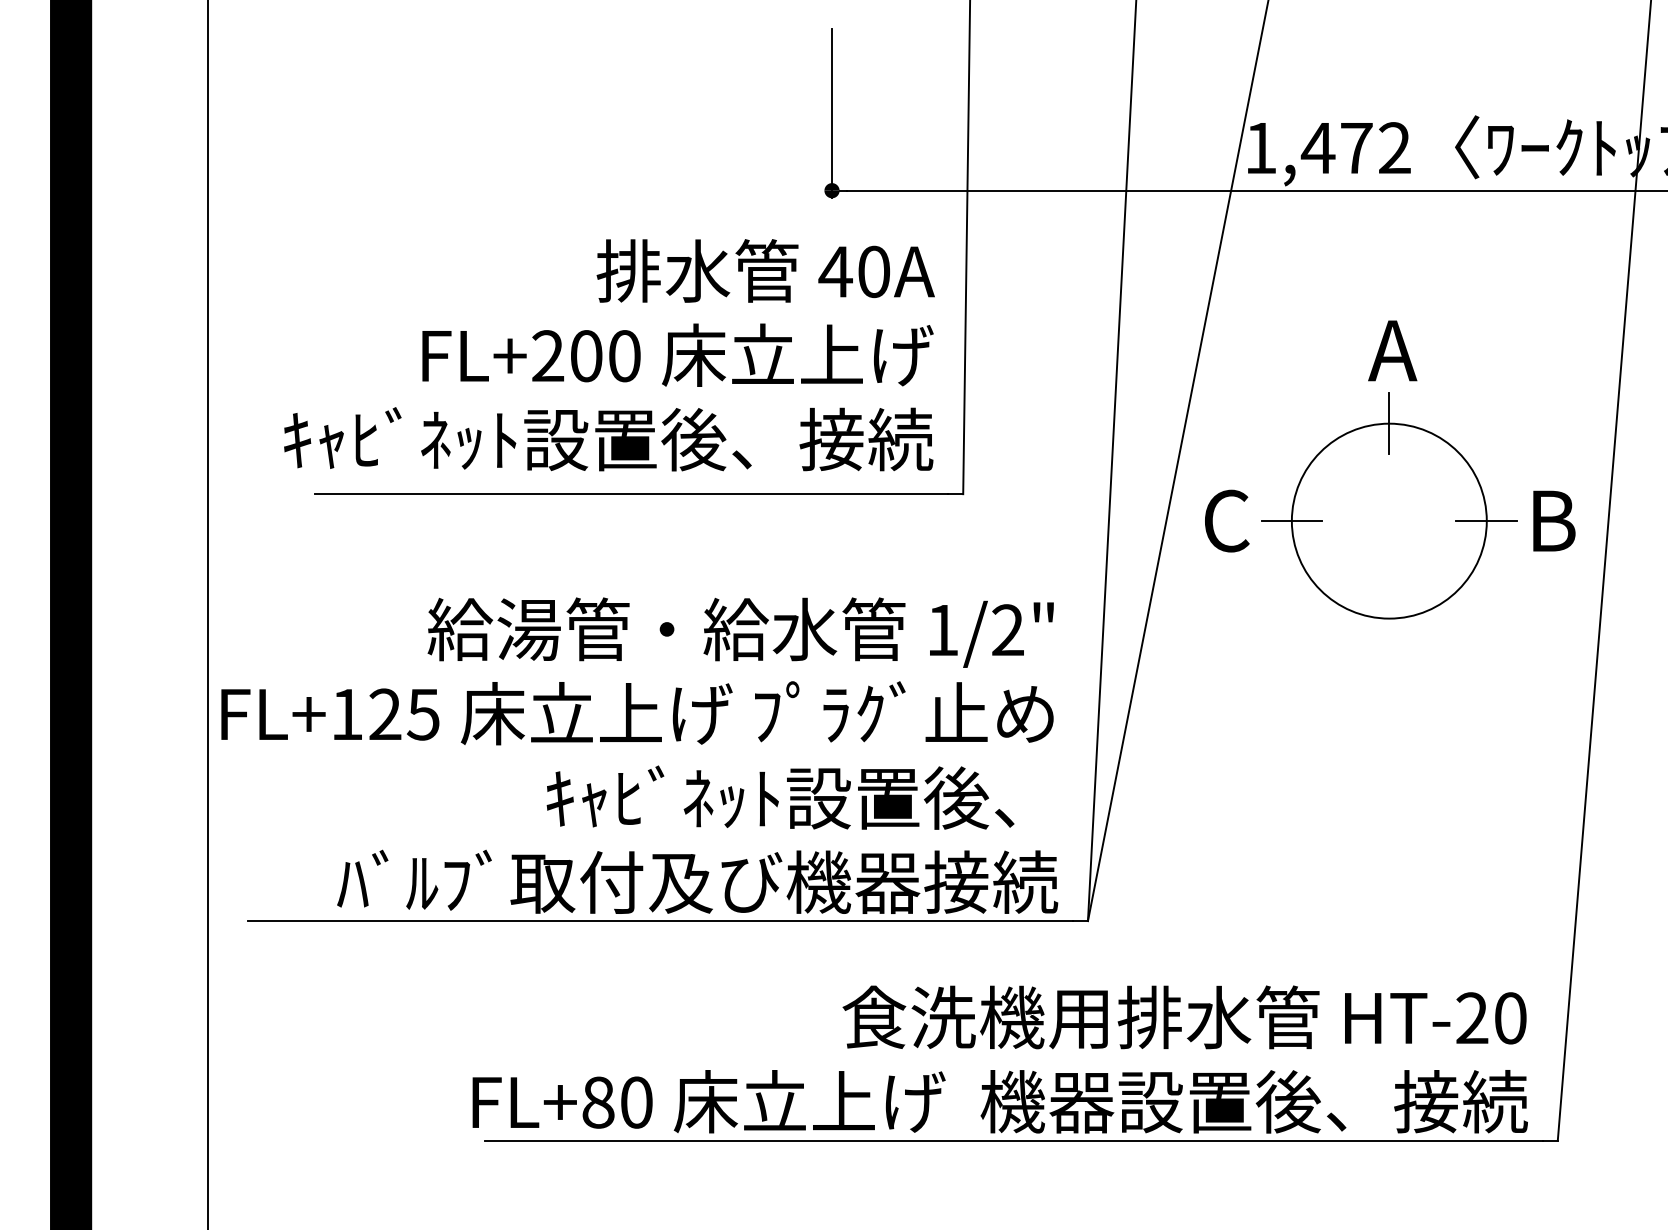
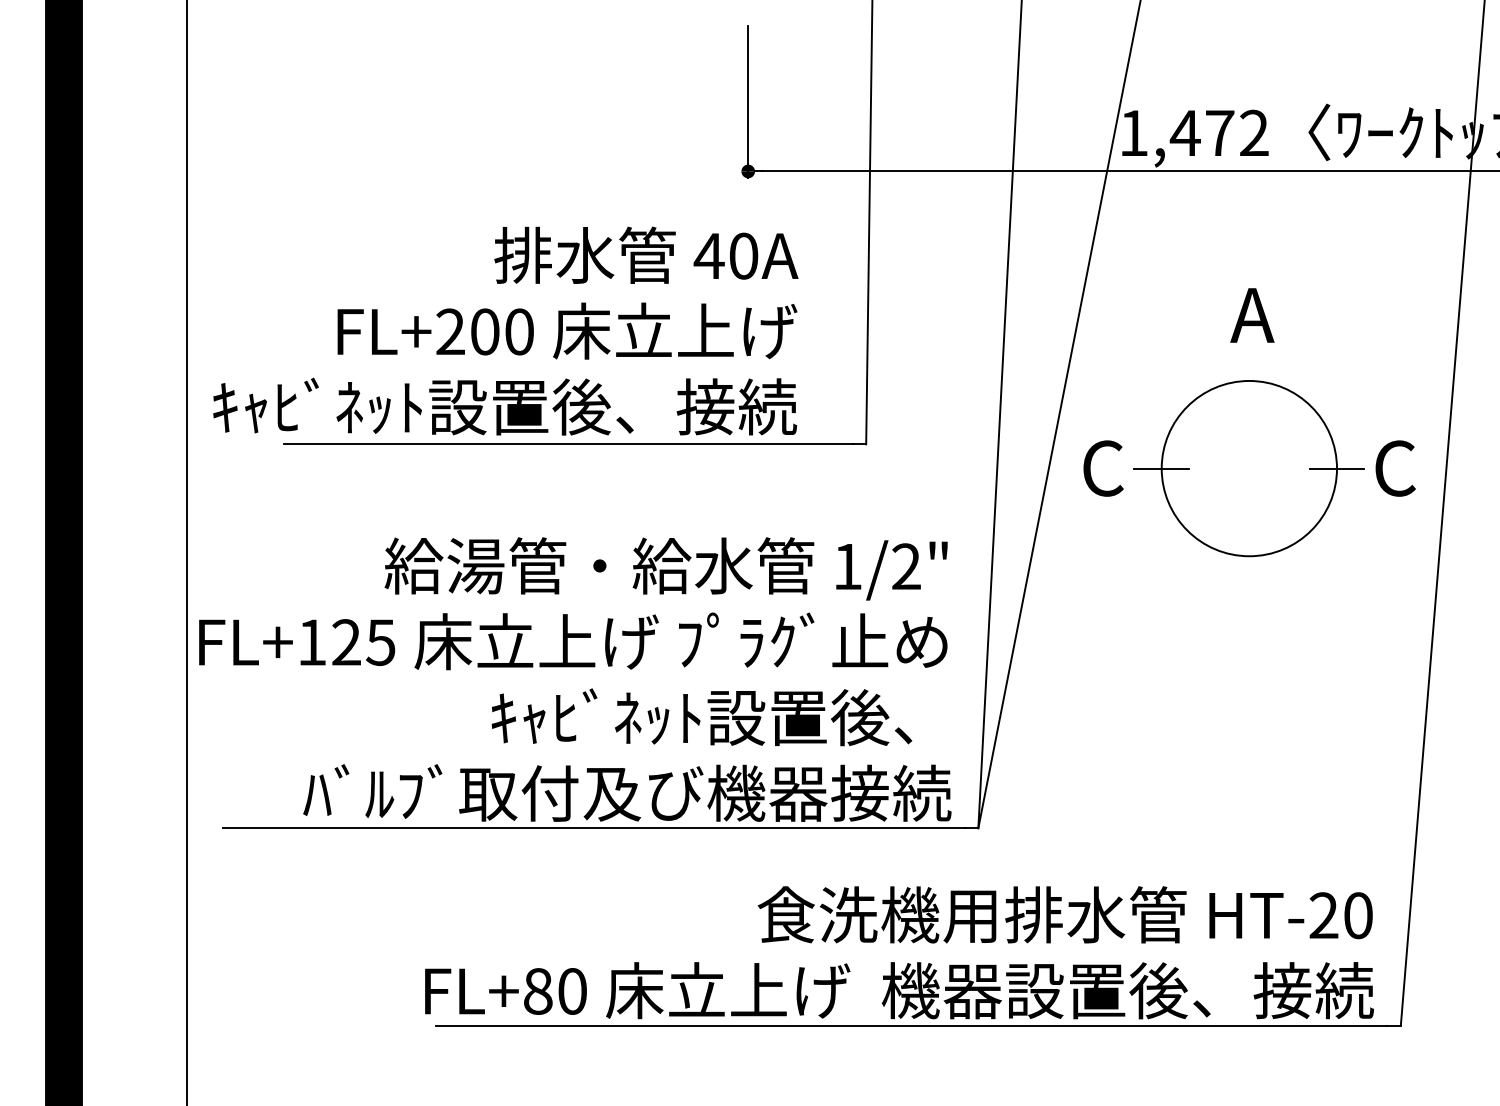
text: (609, 355) -> (505, 331), moved
line: (1389, 423) -> (1249, 380), removed
text: (1552, 520) -> (1396, 468), B -> C

